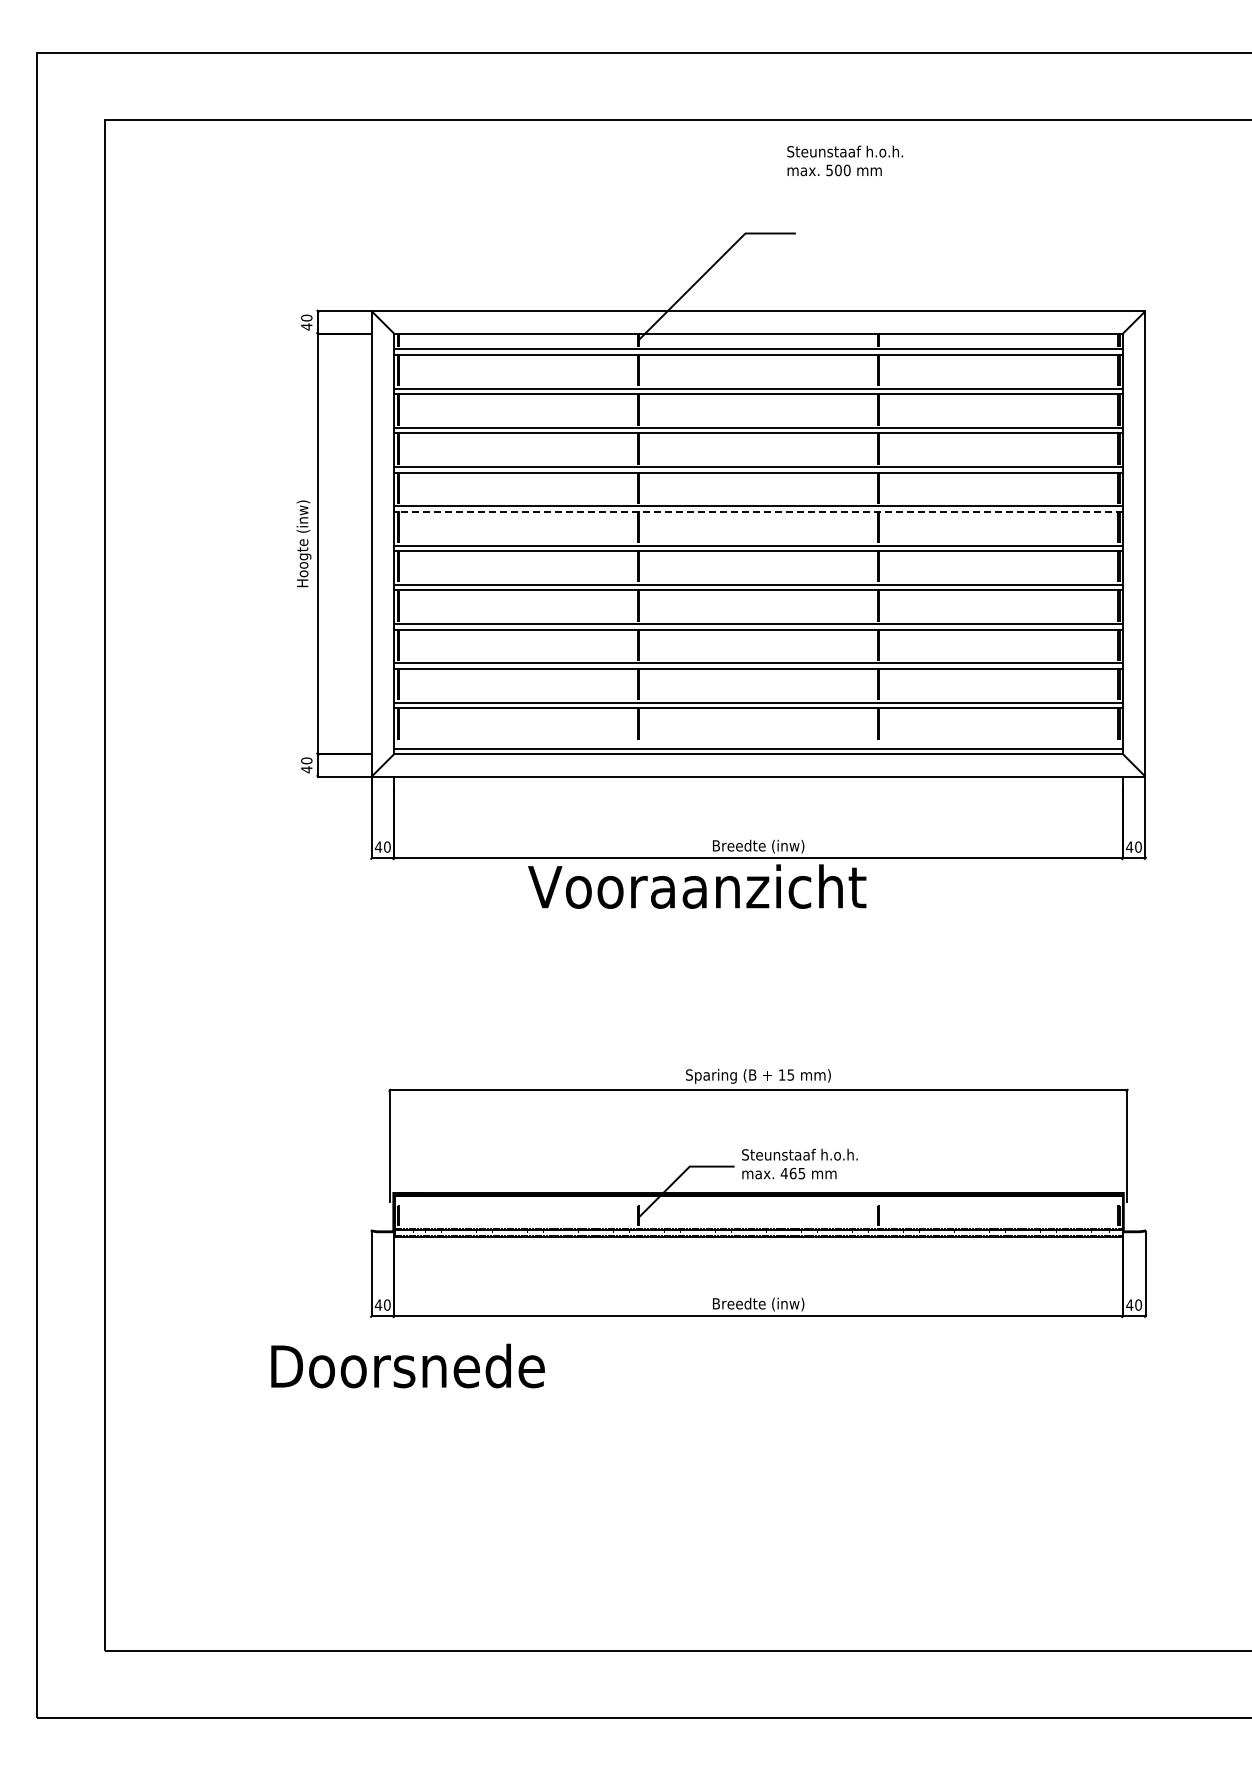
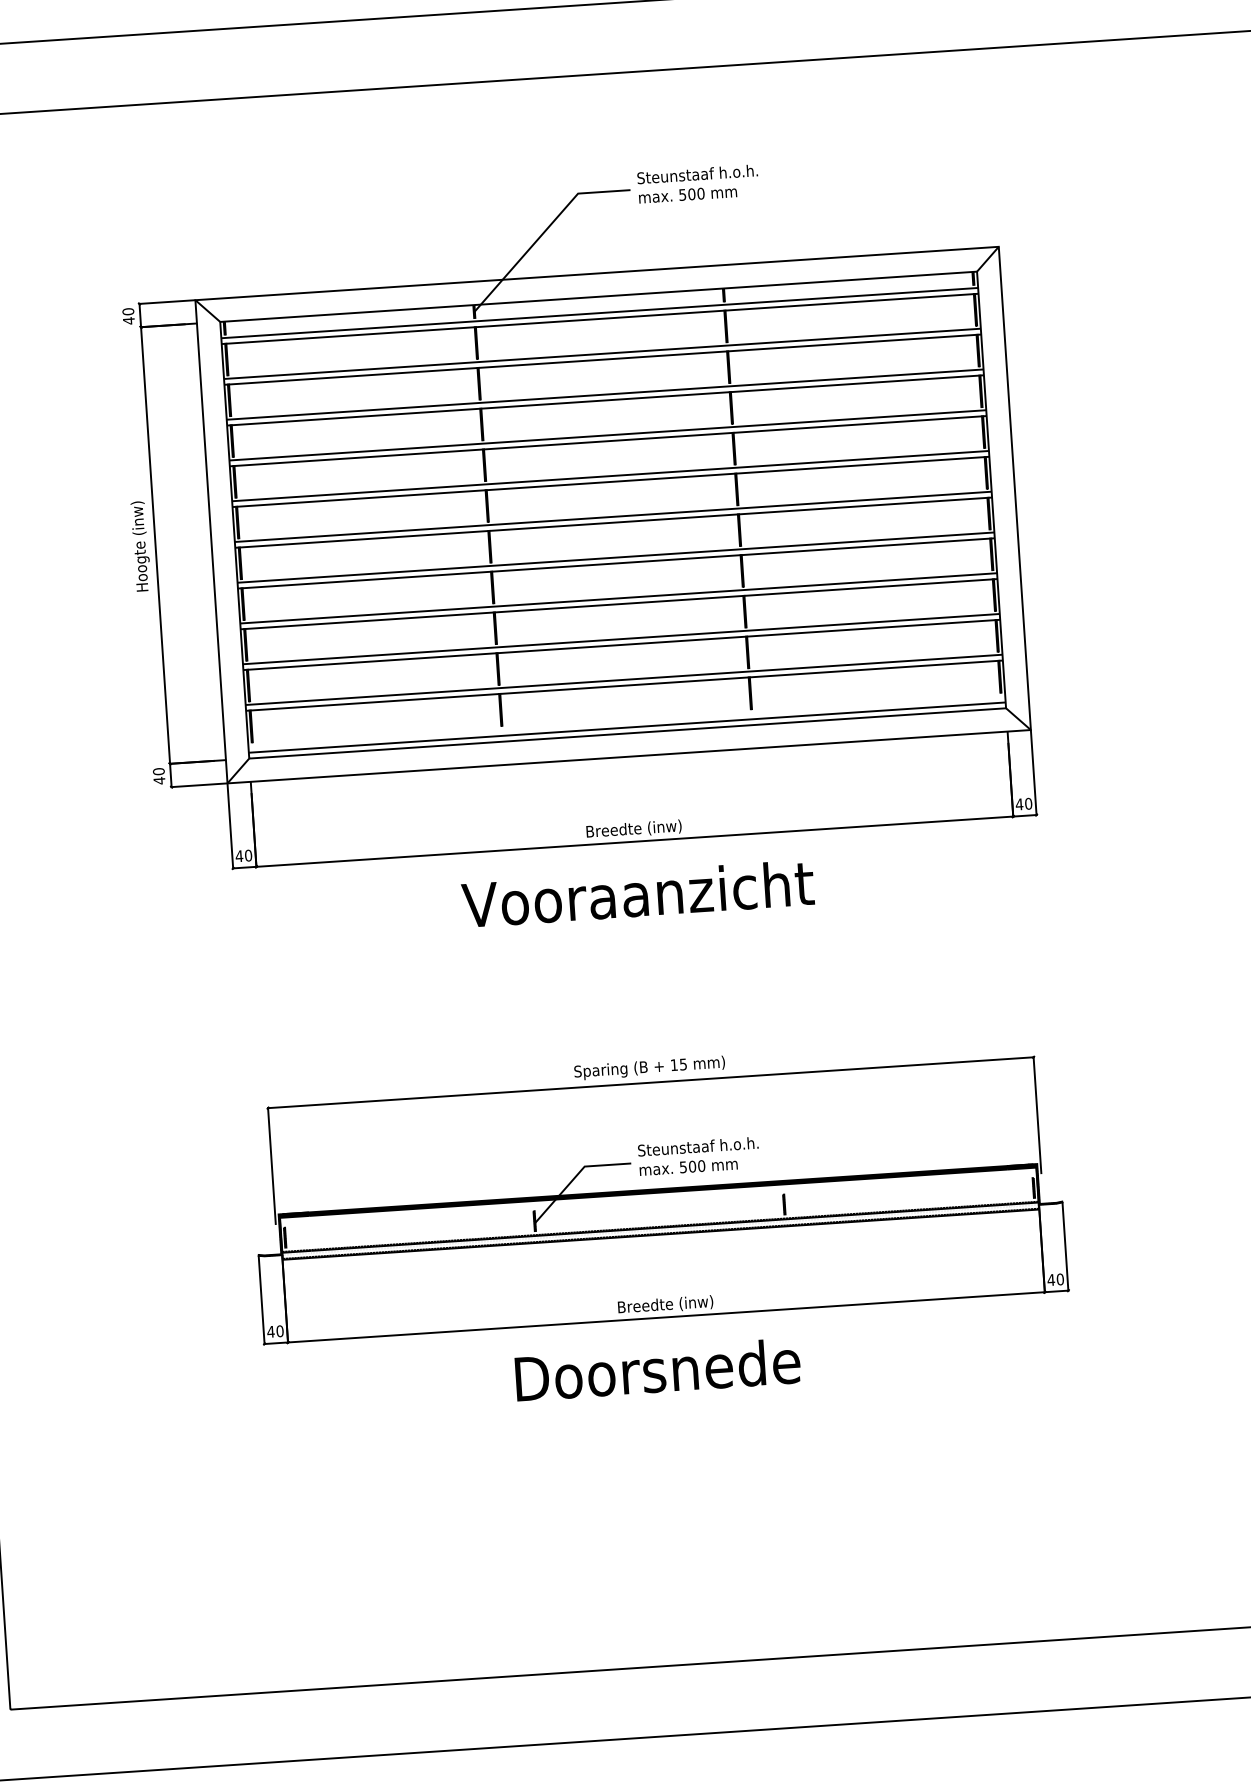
text: (845, 160) -> (698, 183), moved
line: (758, 511) -> (610, 481), dashed -> solid
text: (697, 886) -> (638, 893), moved
text: (792, 1173) -> (691, 1166), 465 -> 500
text: (407, 1365) -> (657, 1369), moved

